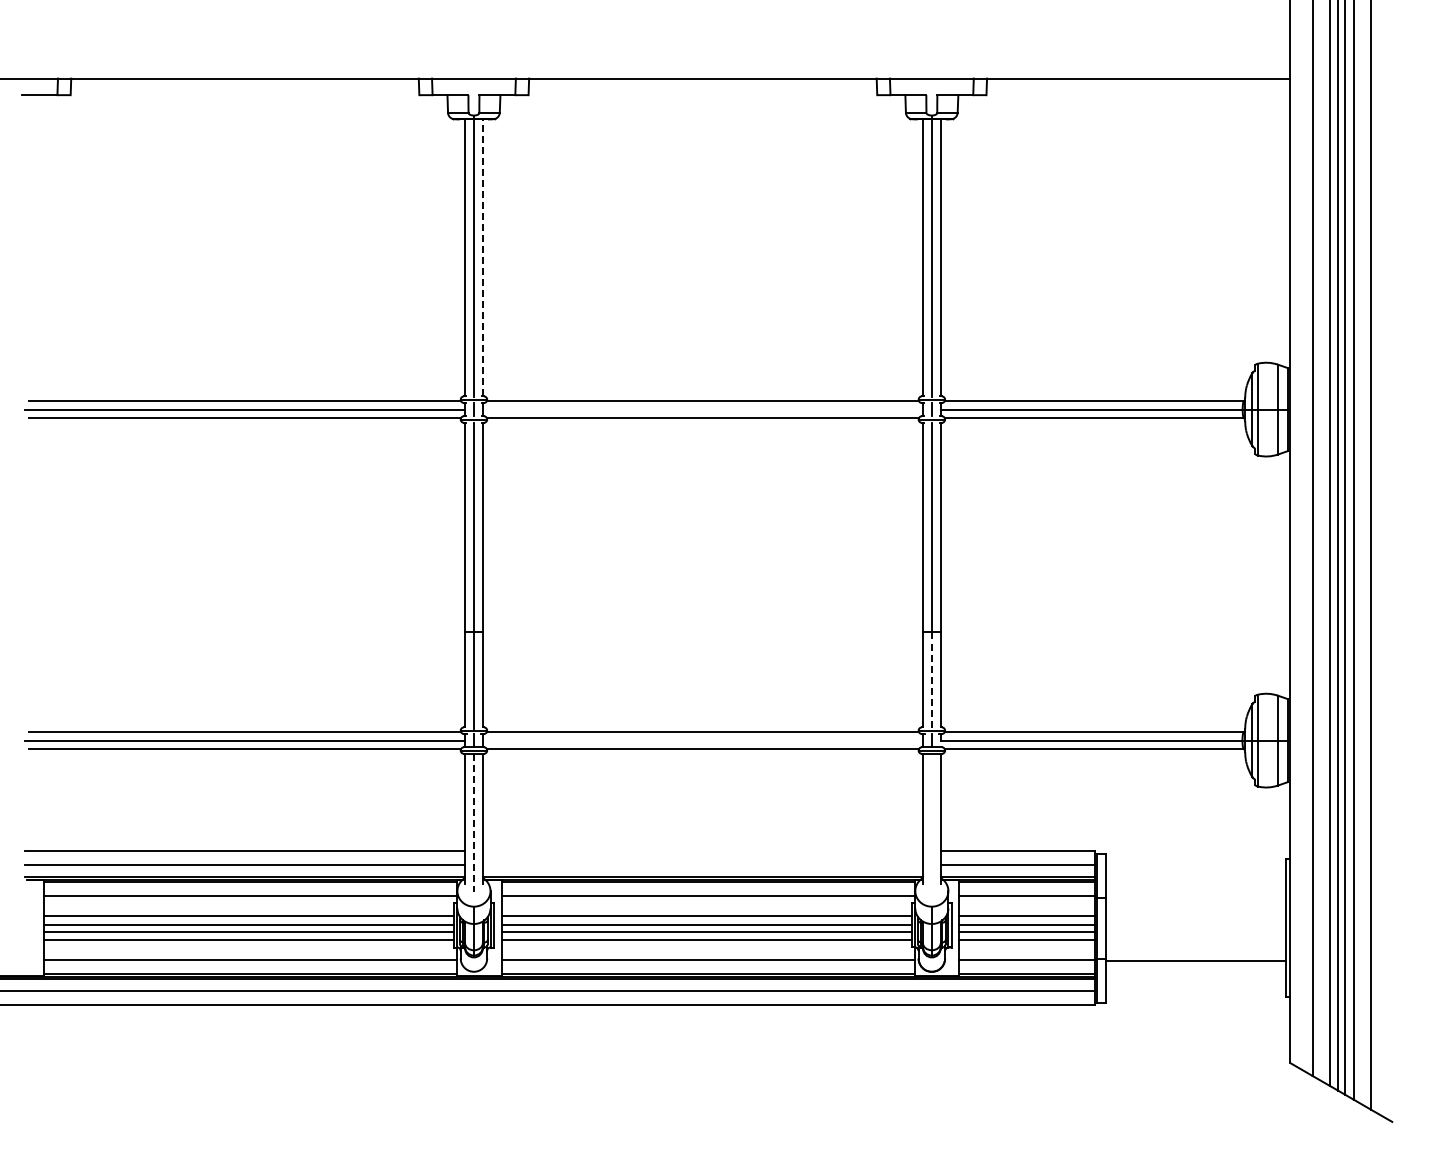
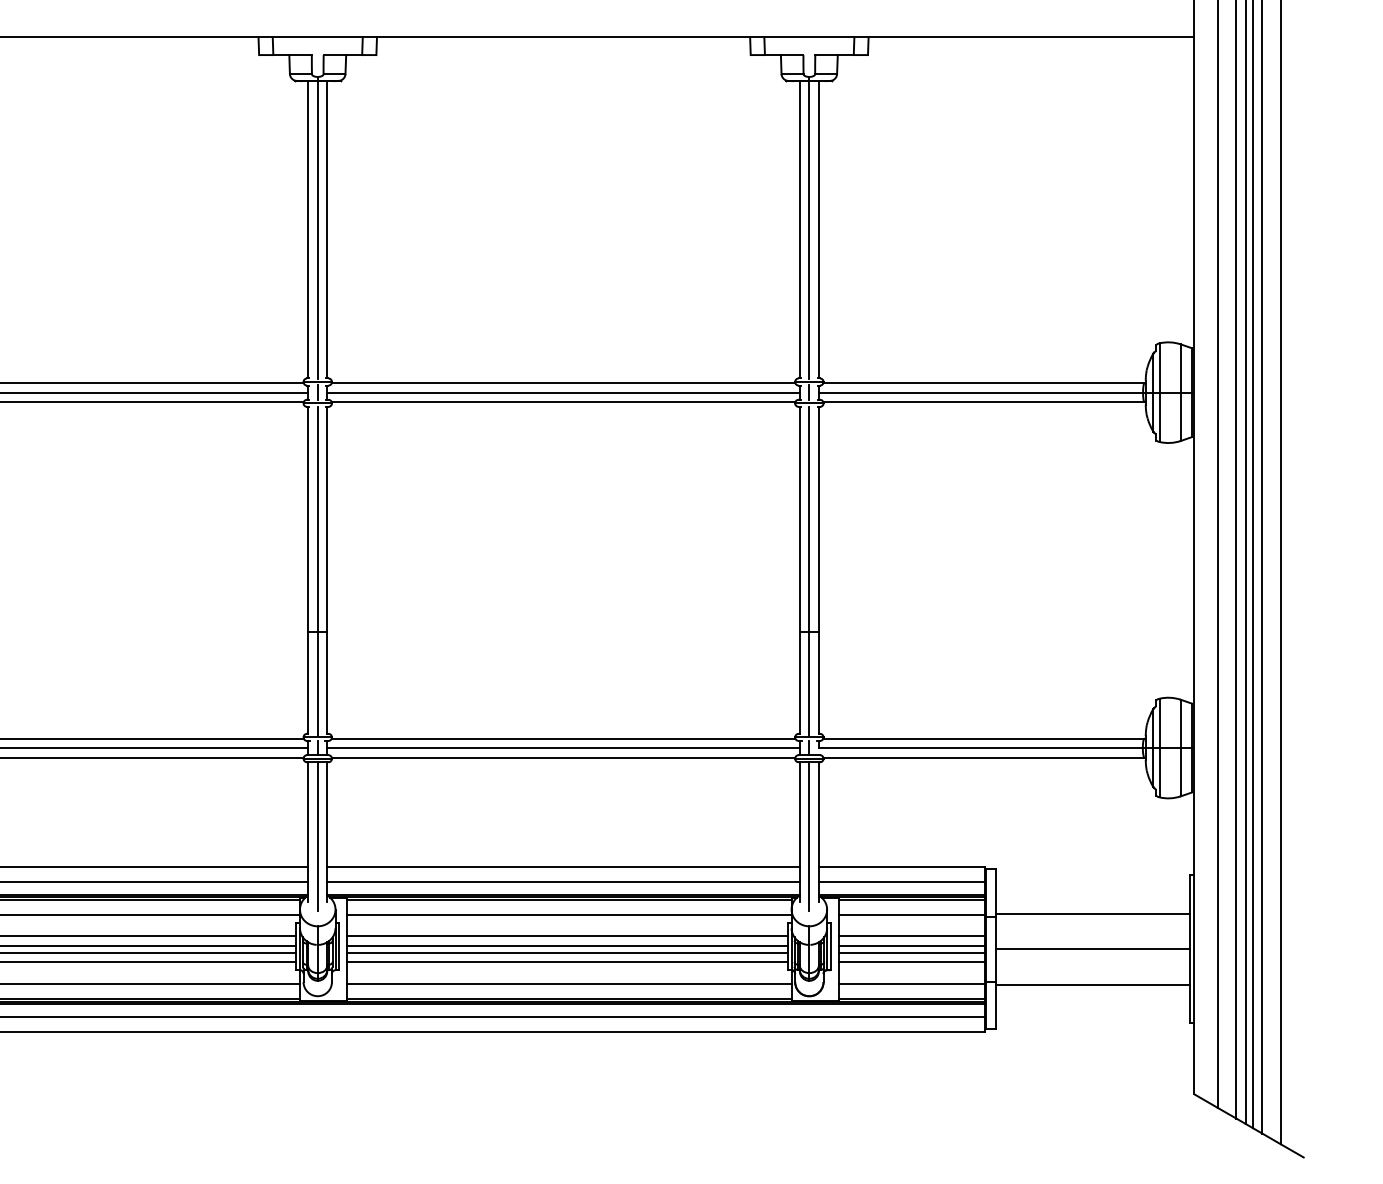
line: (482, 257) -> (326, 229), dashed -> solid
line: (702, 409) -> (563, 392), added
line: (931, 681) -> (808, 684), dashed -> solid
line: (702, 740) -> (563, 747), added
line: (931, 822) -> (808, 835), added
line: (473, 823) -> (317, 837), dashed -> solid
line: (702, 850) -> (563, 866), added
line: (702, 864) -> (563, 881), added
line: (1195, 895) -> (1092, 914), added
line: (1195, 928) -> (1092, 949), added

